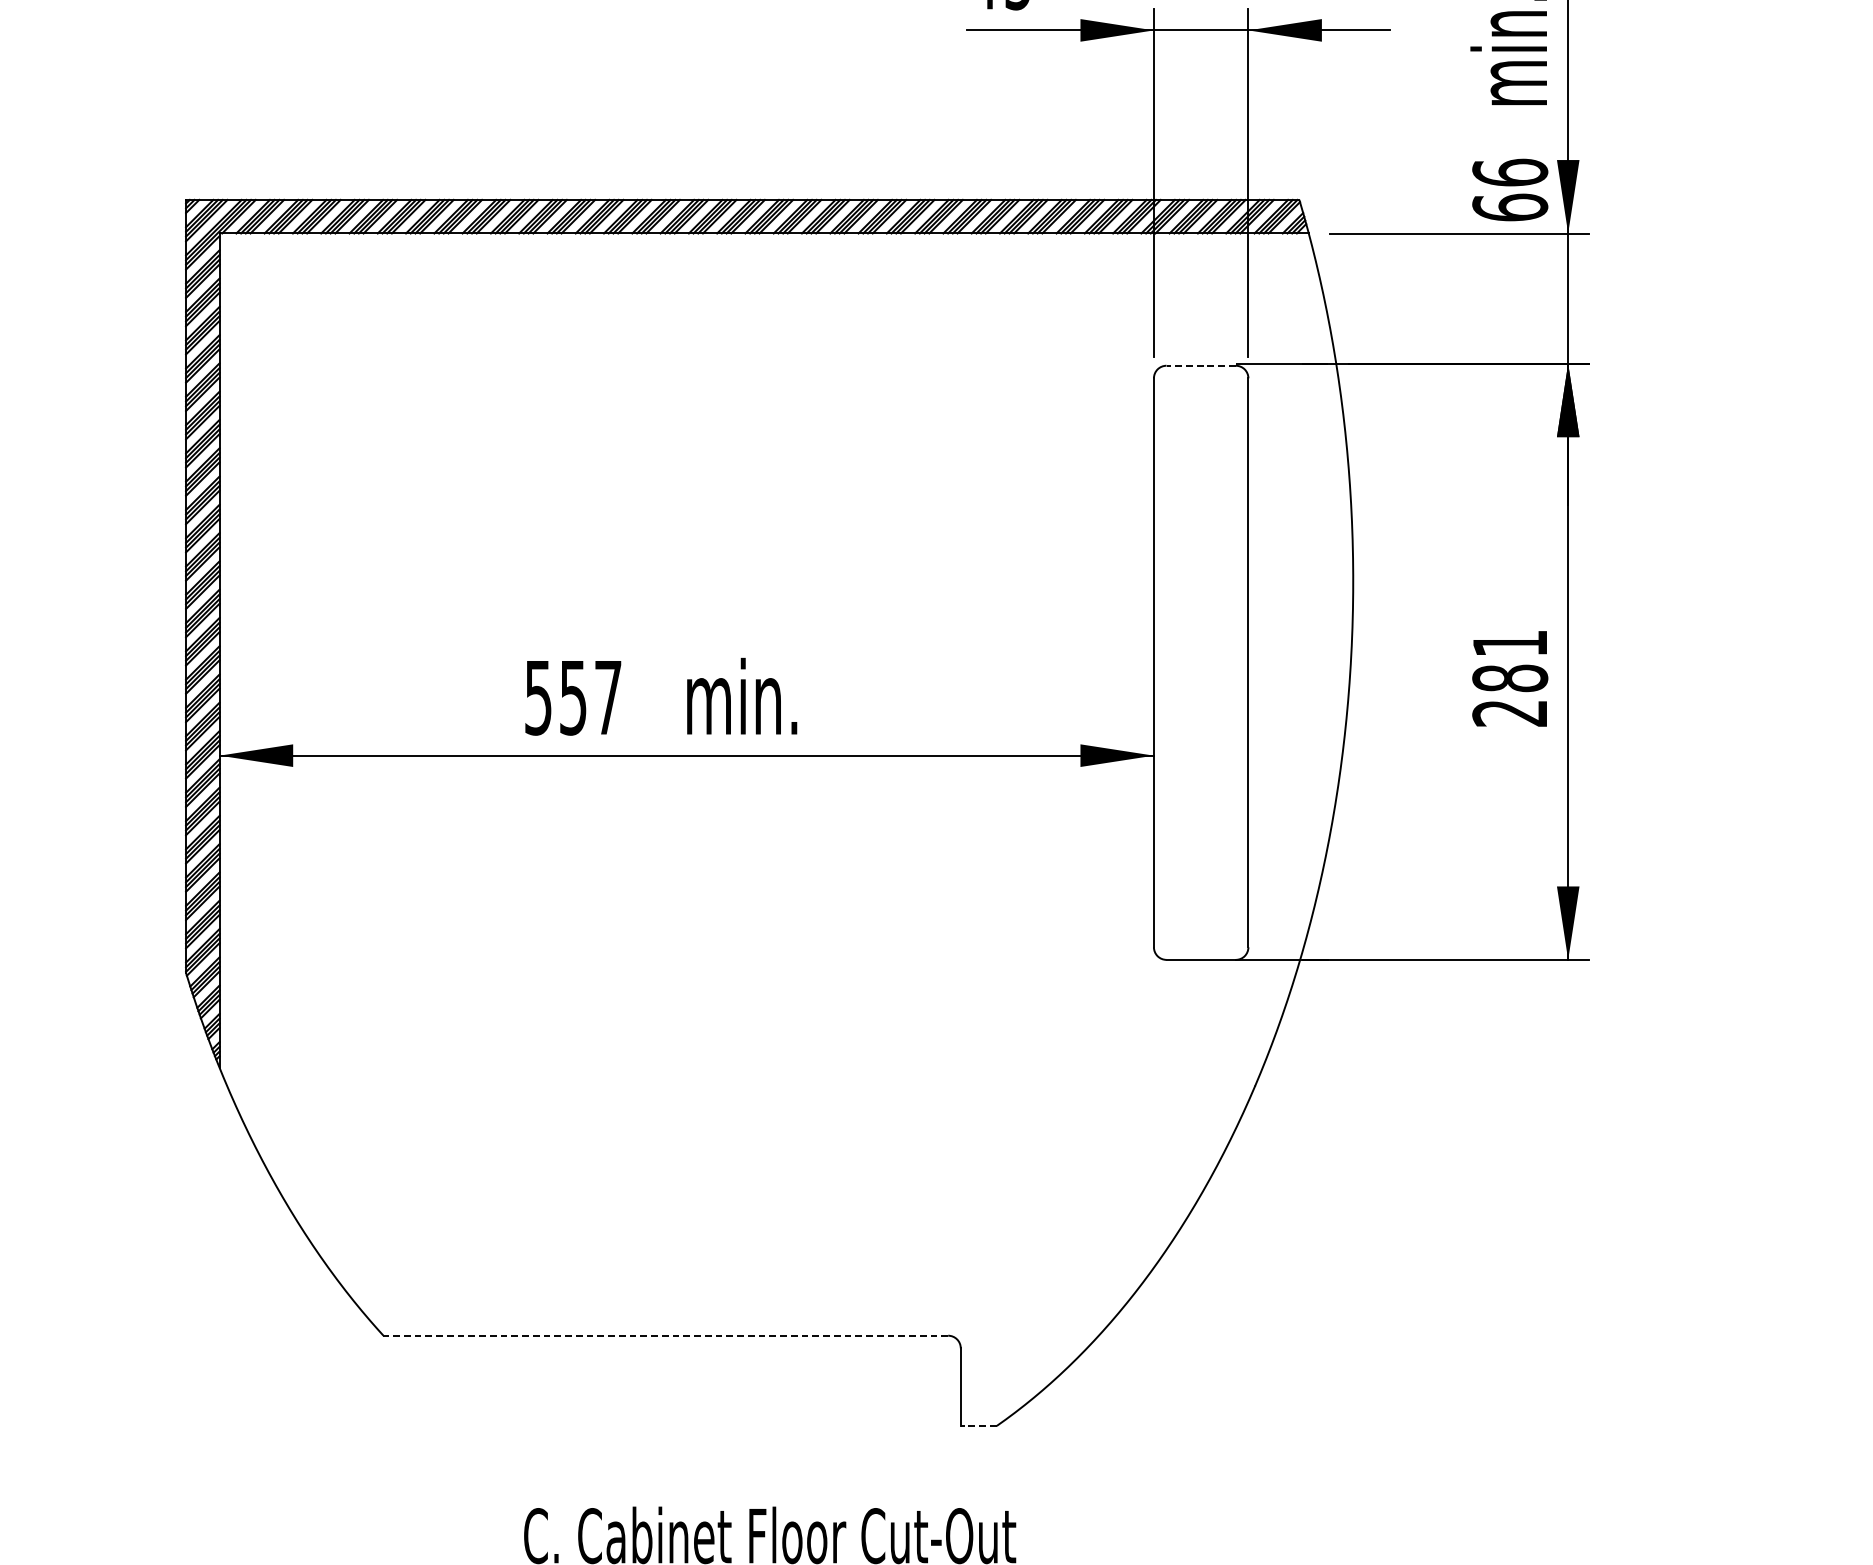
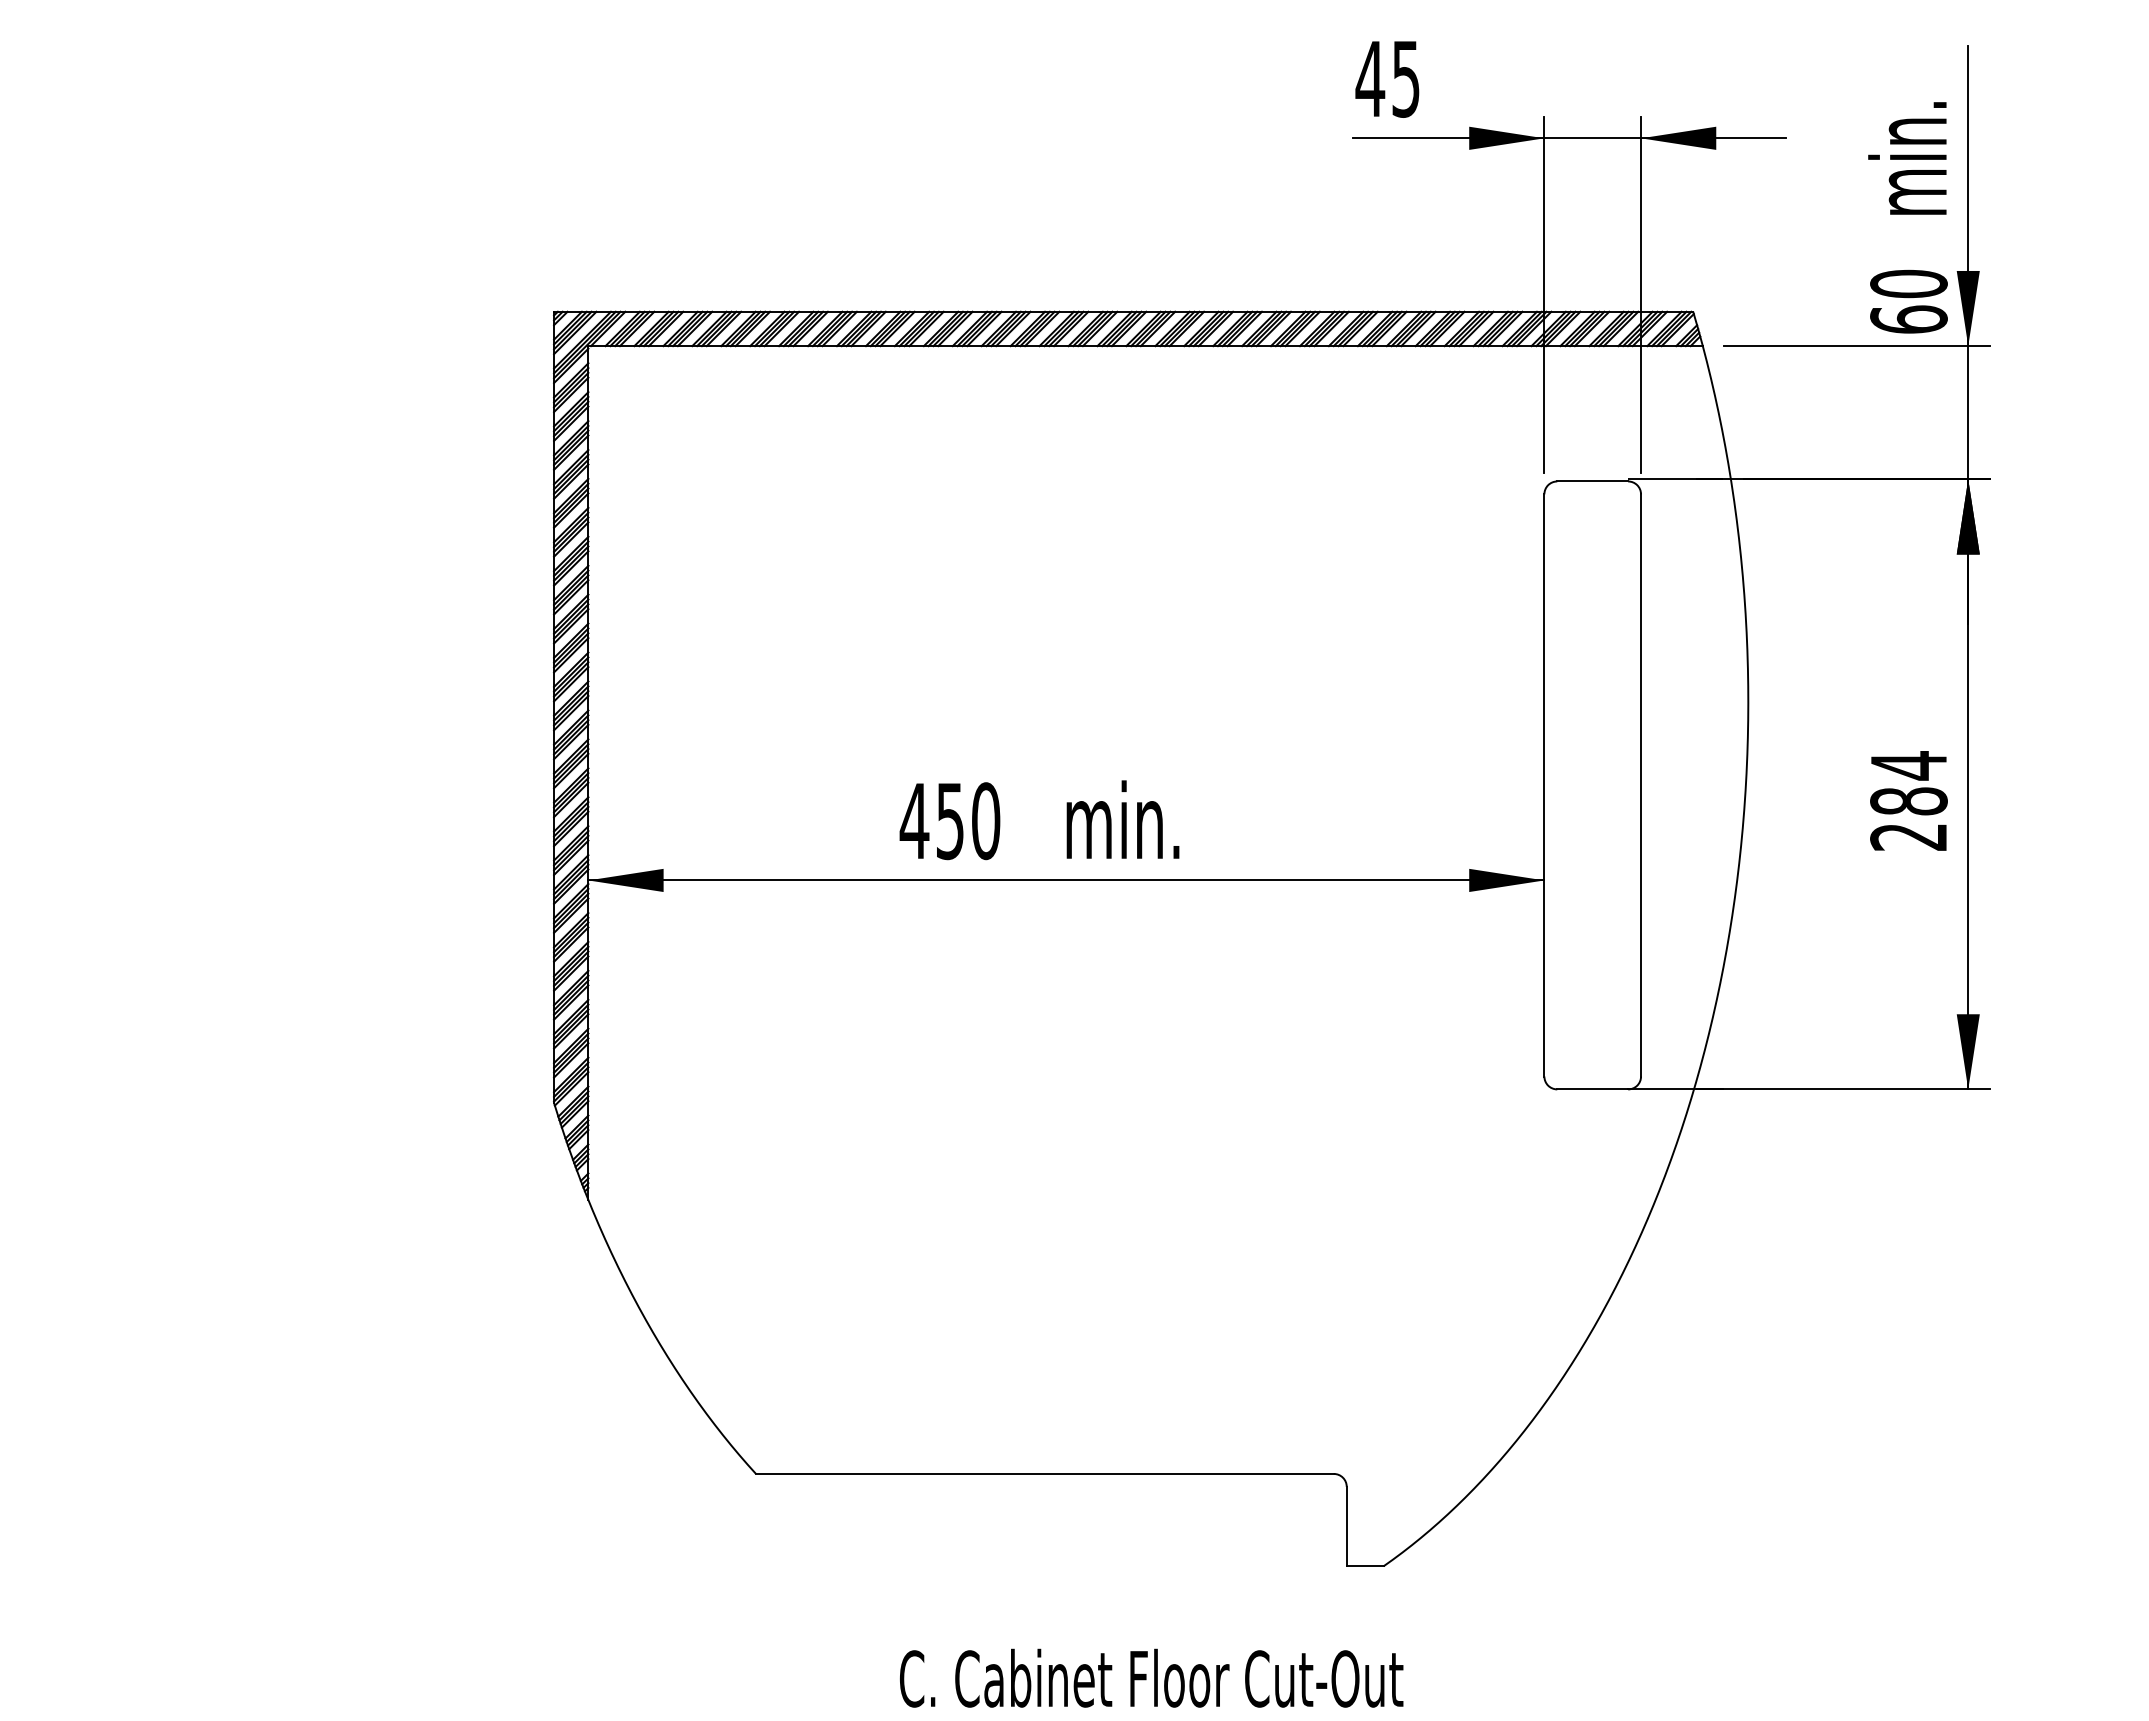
text: (1509, 172) -> (1908, 283), 66 -> 60
line: (1200, 365) -> (1592, 481), dashed -> solid
text: (1509, 643) -> (1908, 765), 281 -> 284
text: (572, 698) -> (949, 821), 557 -> 450
line: (665, 1335) -> (1044, 1473), dashed -> solid
line: (978, 1426) -> (1364, 1566), dashed -> solid

